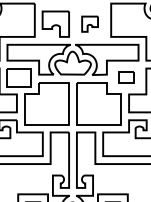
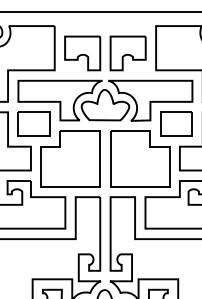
part: (89, 24) -> (127, 53), size x1.67
part: (126, 76) -> (176, 123), size x1.67

